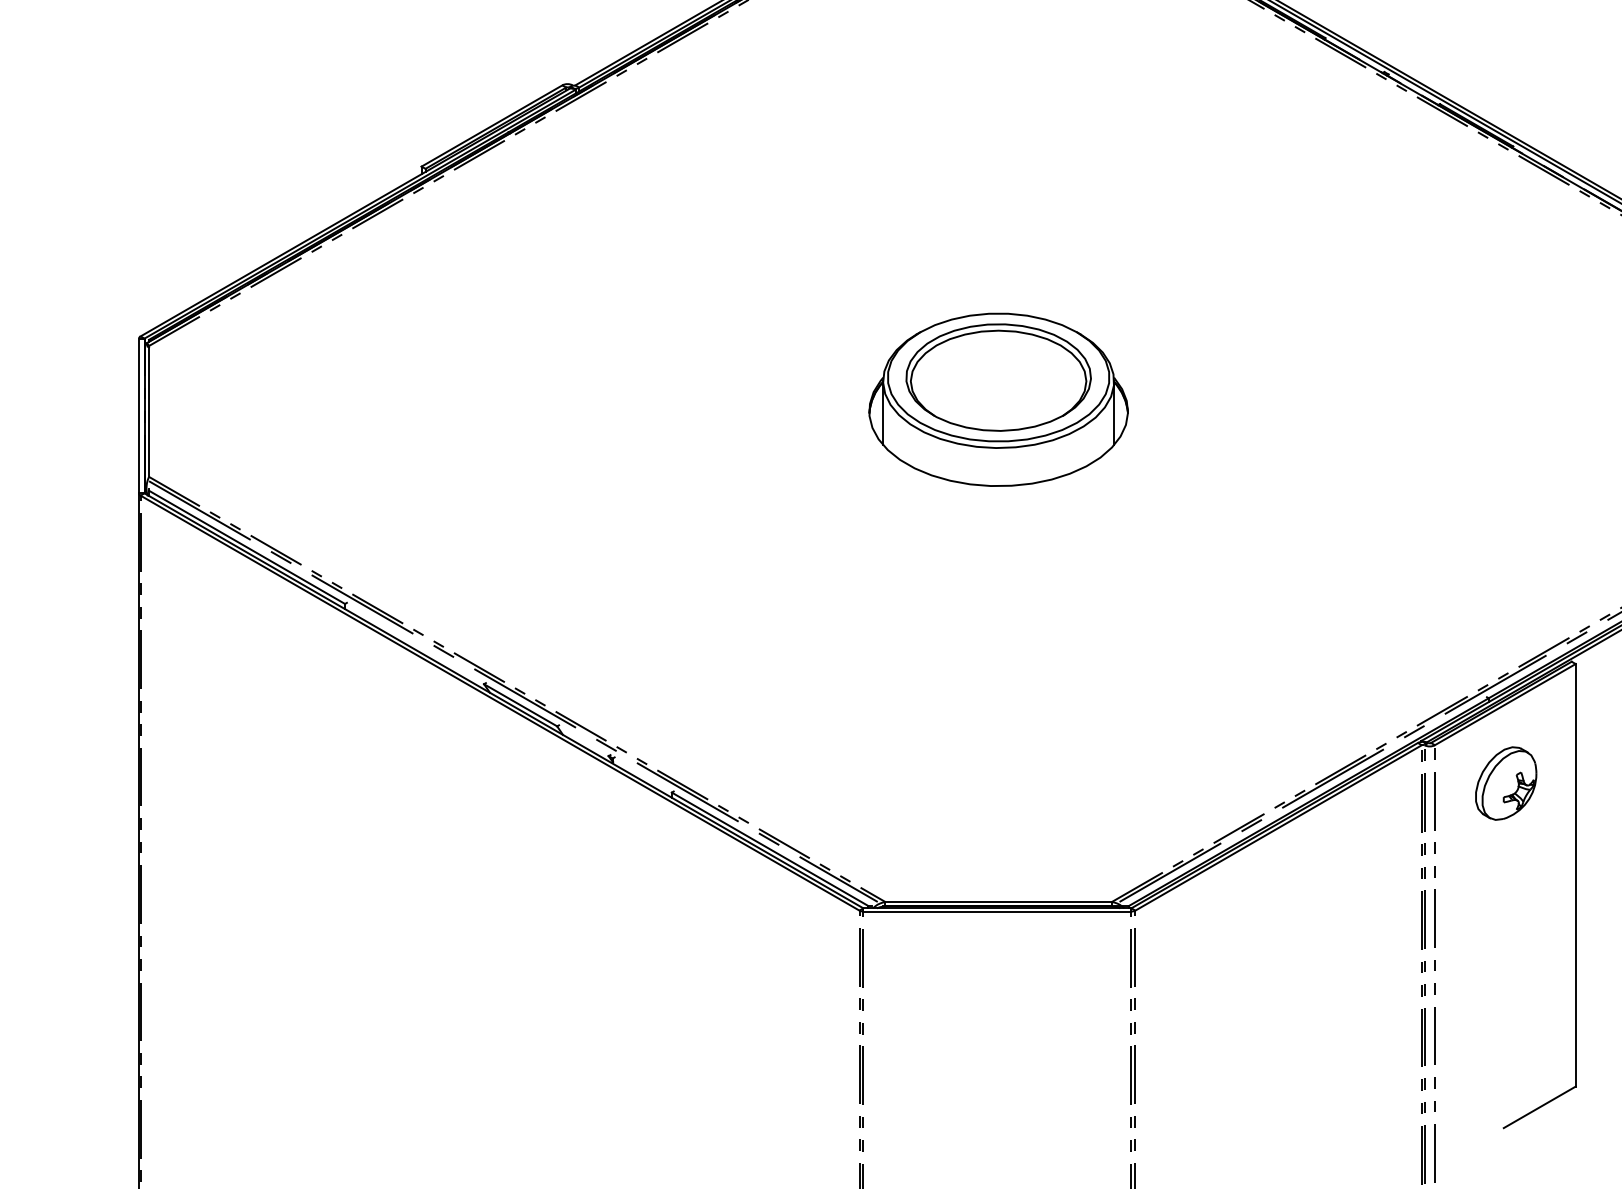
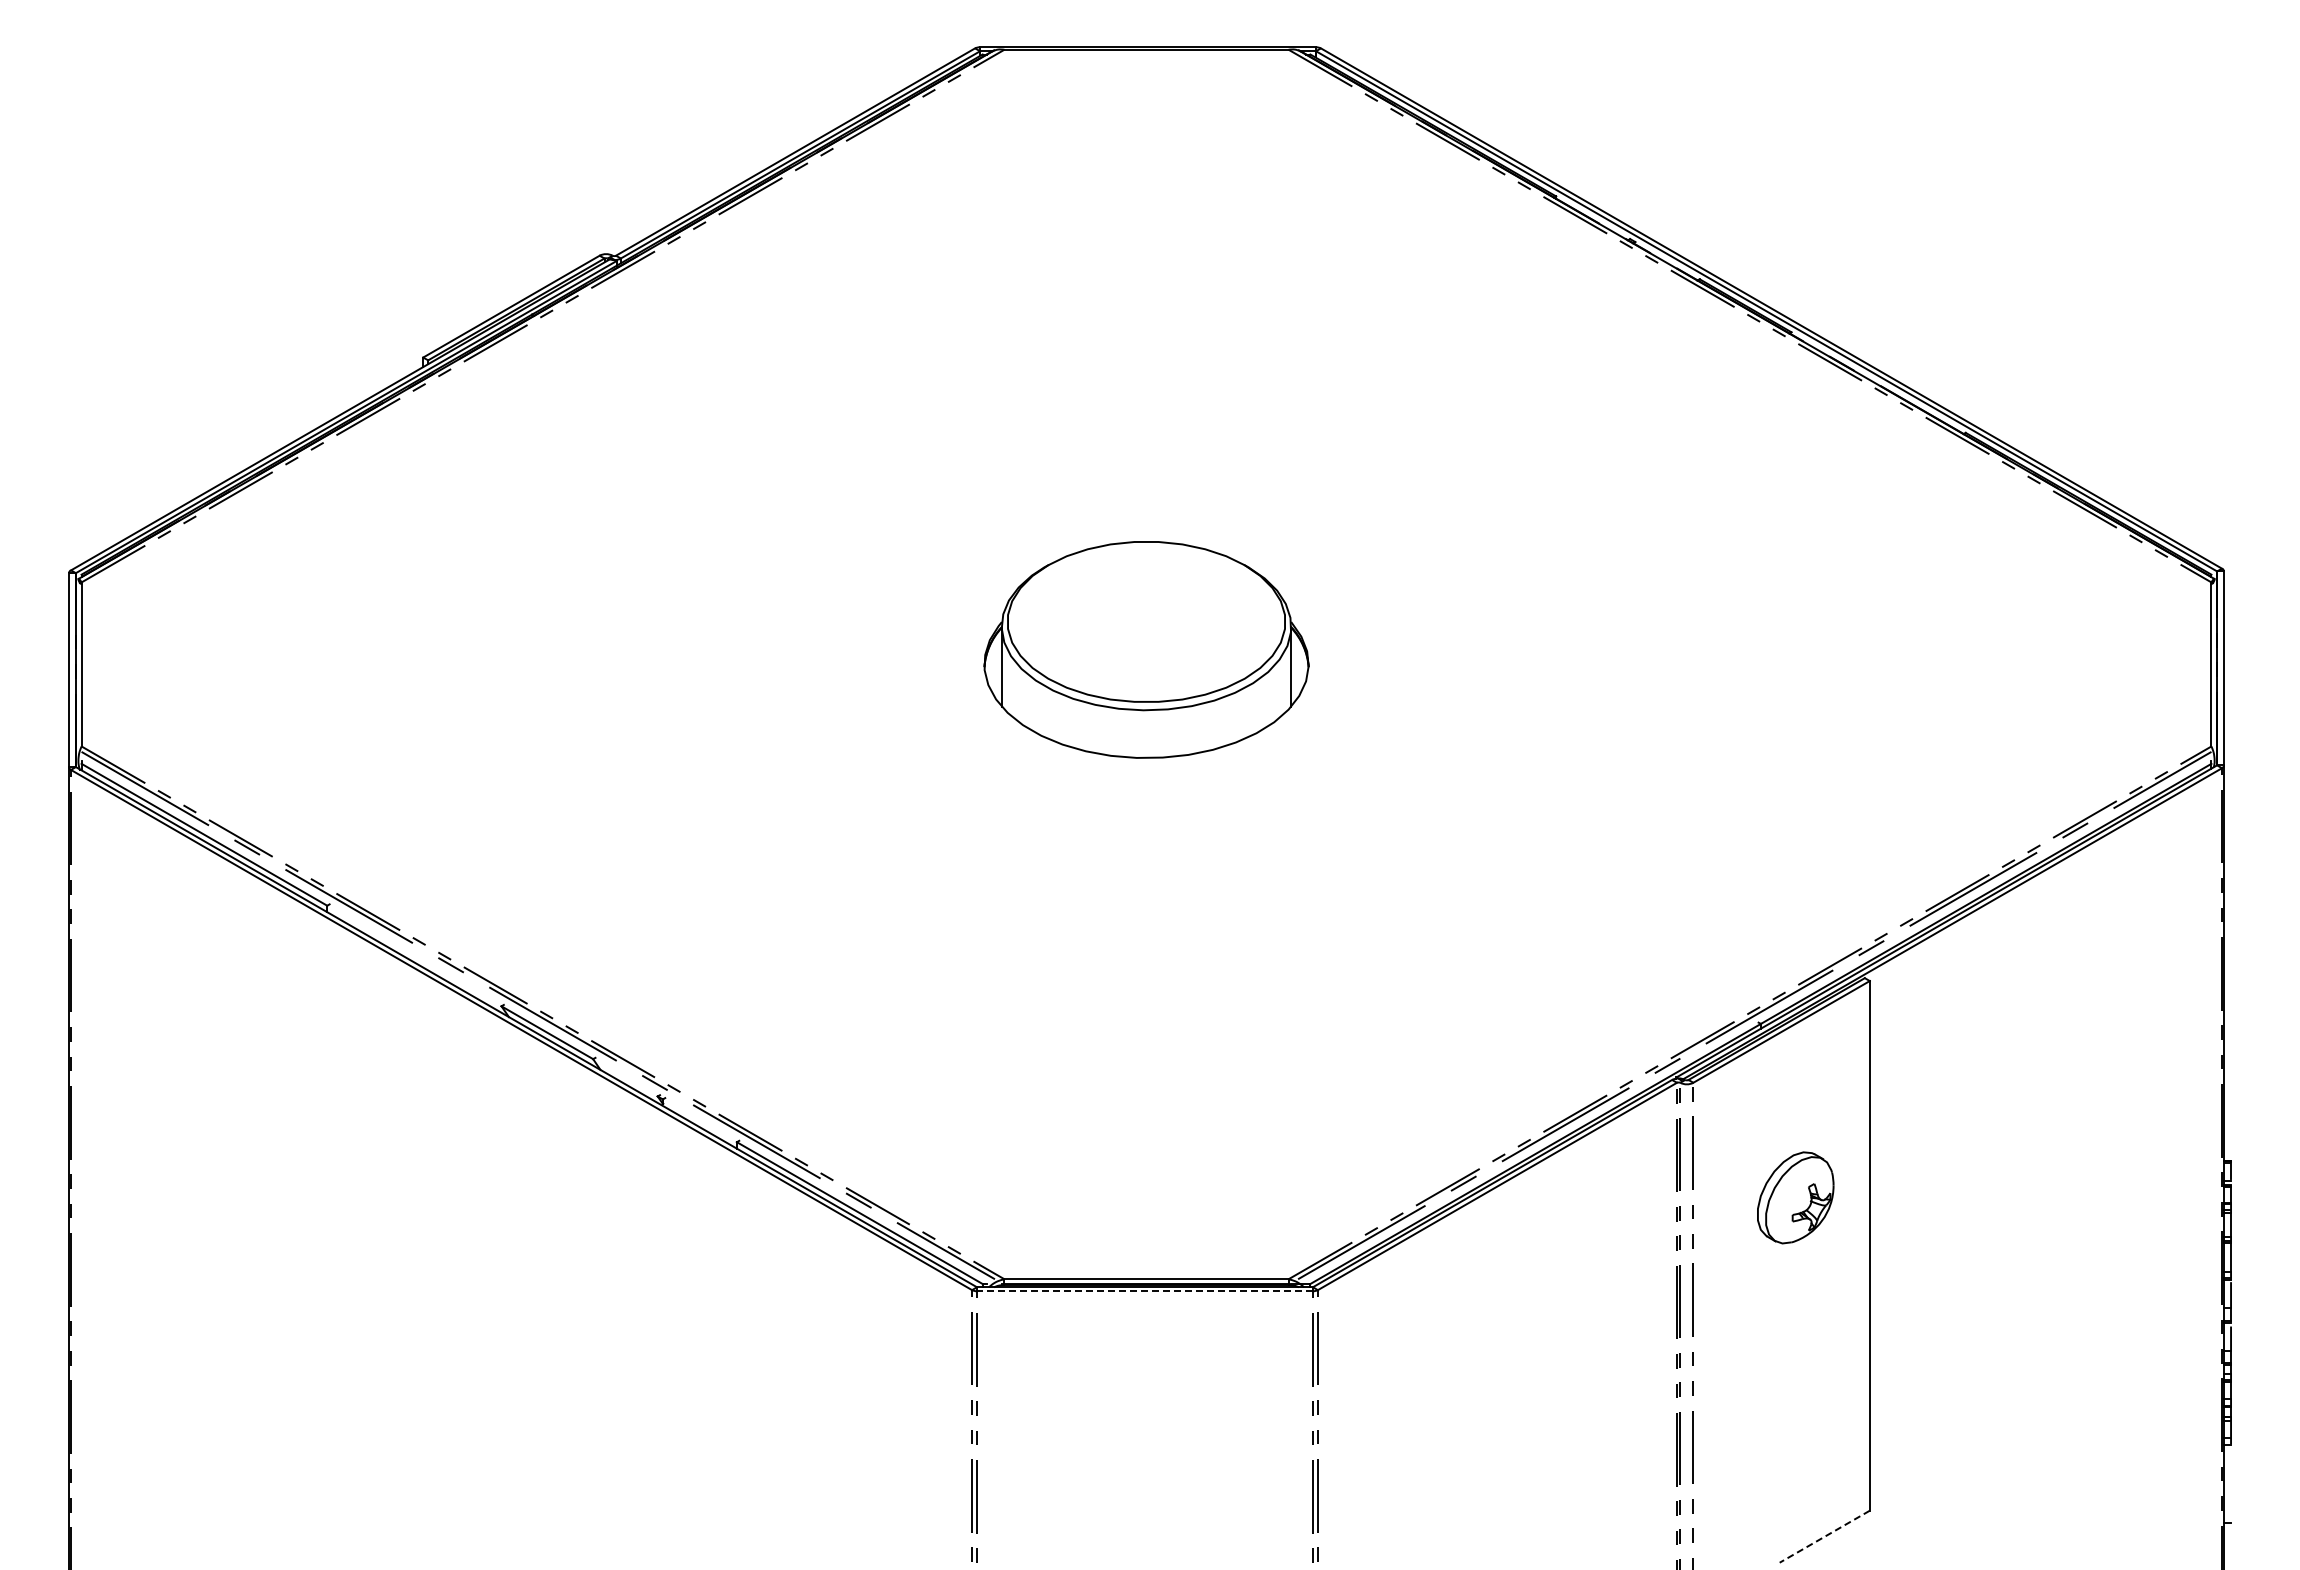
part: (998, 377) -> (1146, 621), removed
part: (1506, 783) -> (1795, 1197), moved
line: (997, 911) -> (1144, 1291), solid -> dashed
line: (1539, 1107) -> (1824, 1536), solid -> dashed

